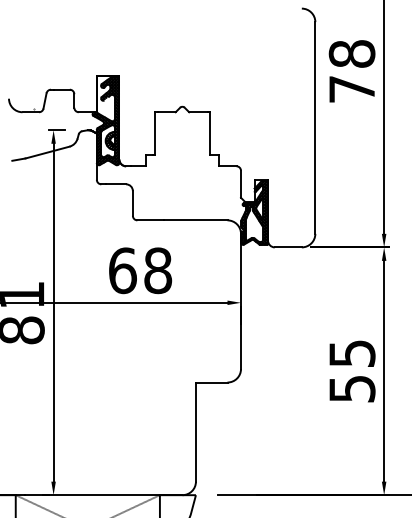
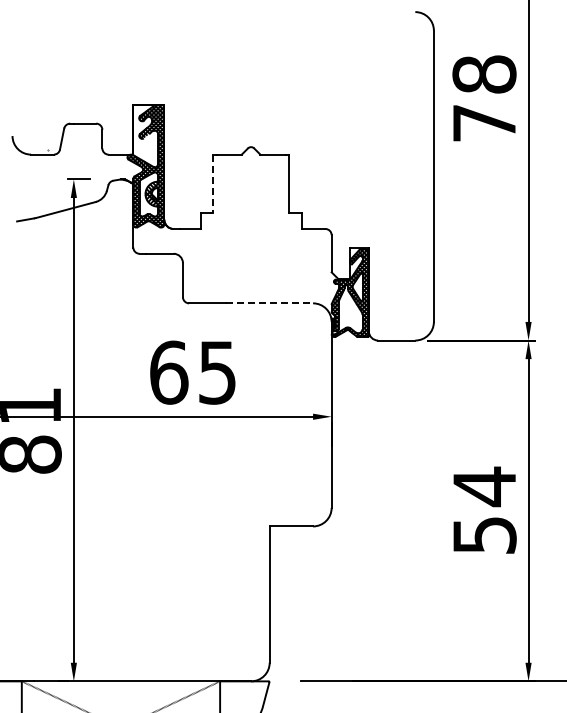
line: (154, 133) -> (212, 184), solid -> dashed
line: (196, 220) -> (270, 303), solid -> dashed
text: (158, 270) -> (217, 372), 68 -> 65
text: (352, 353) -> (484, 486), 55 -> 54

